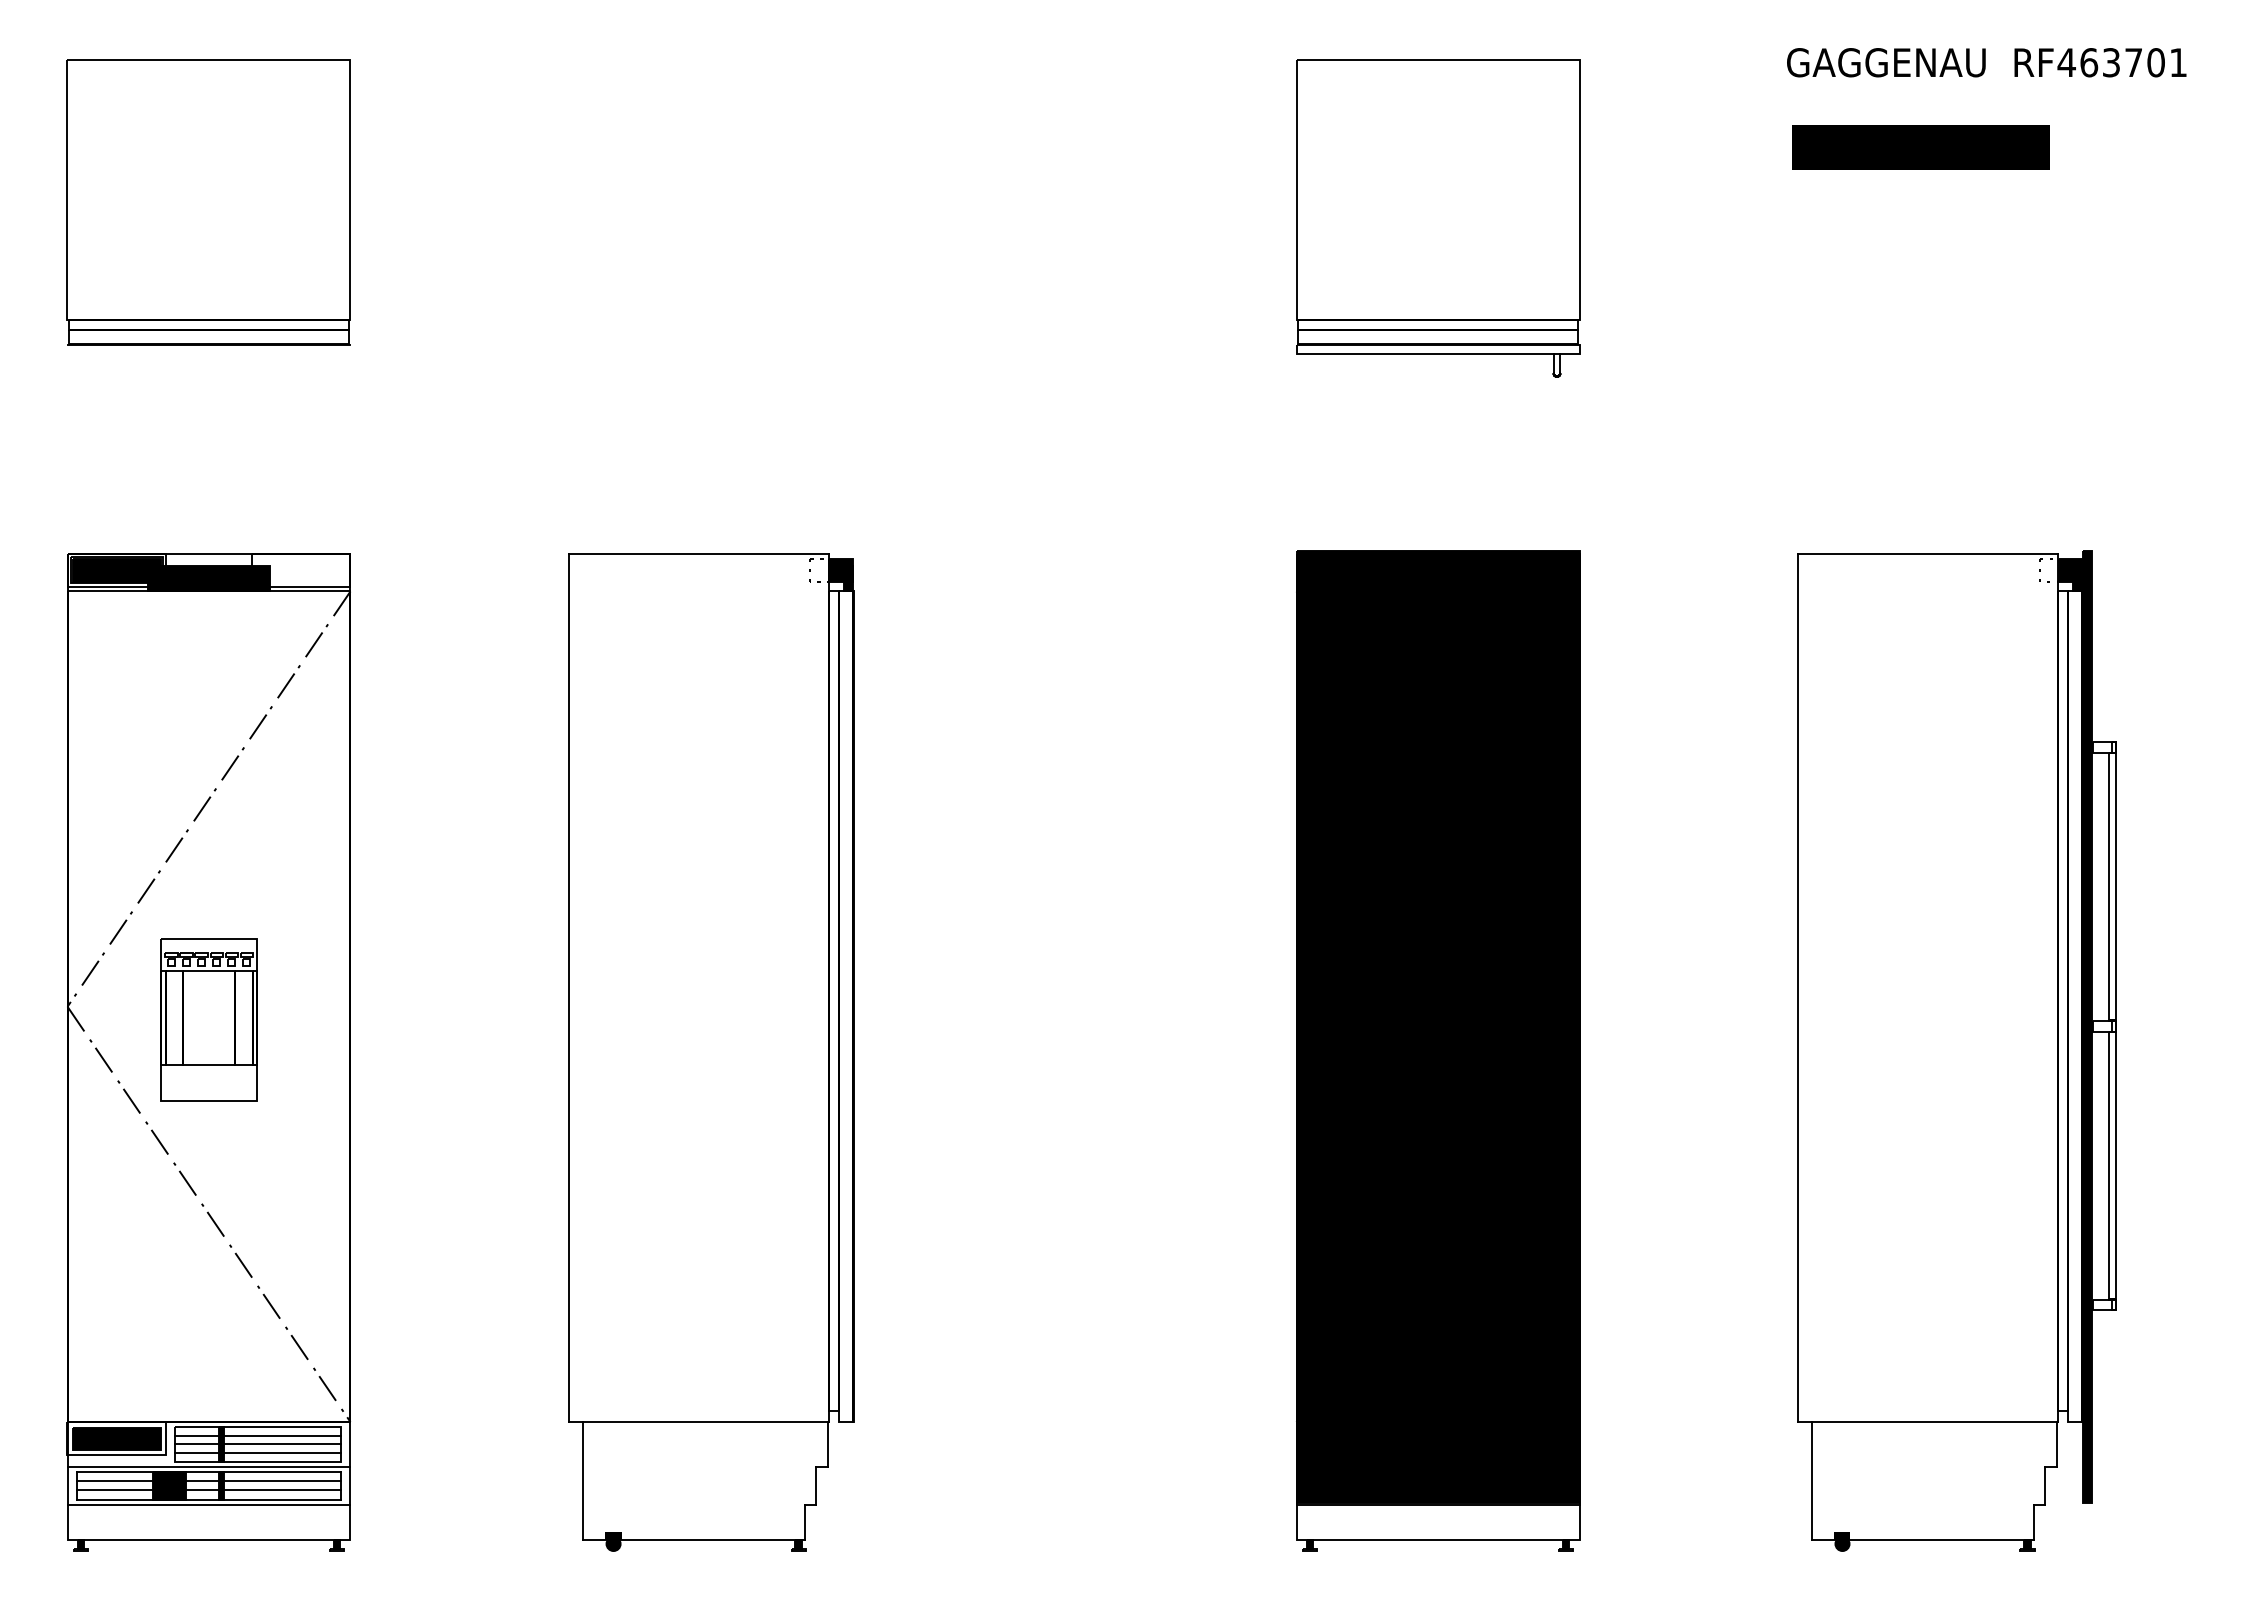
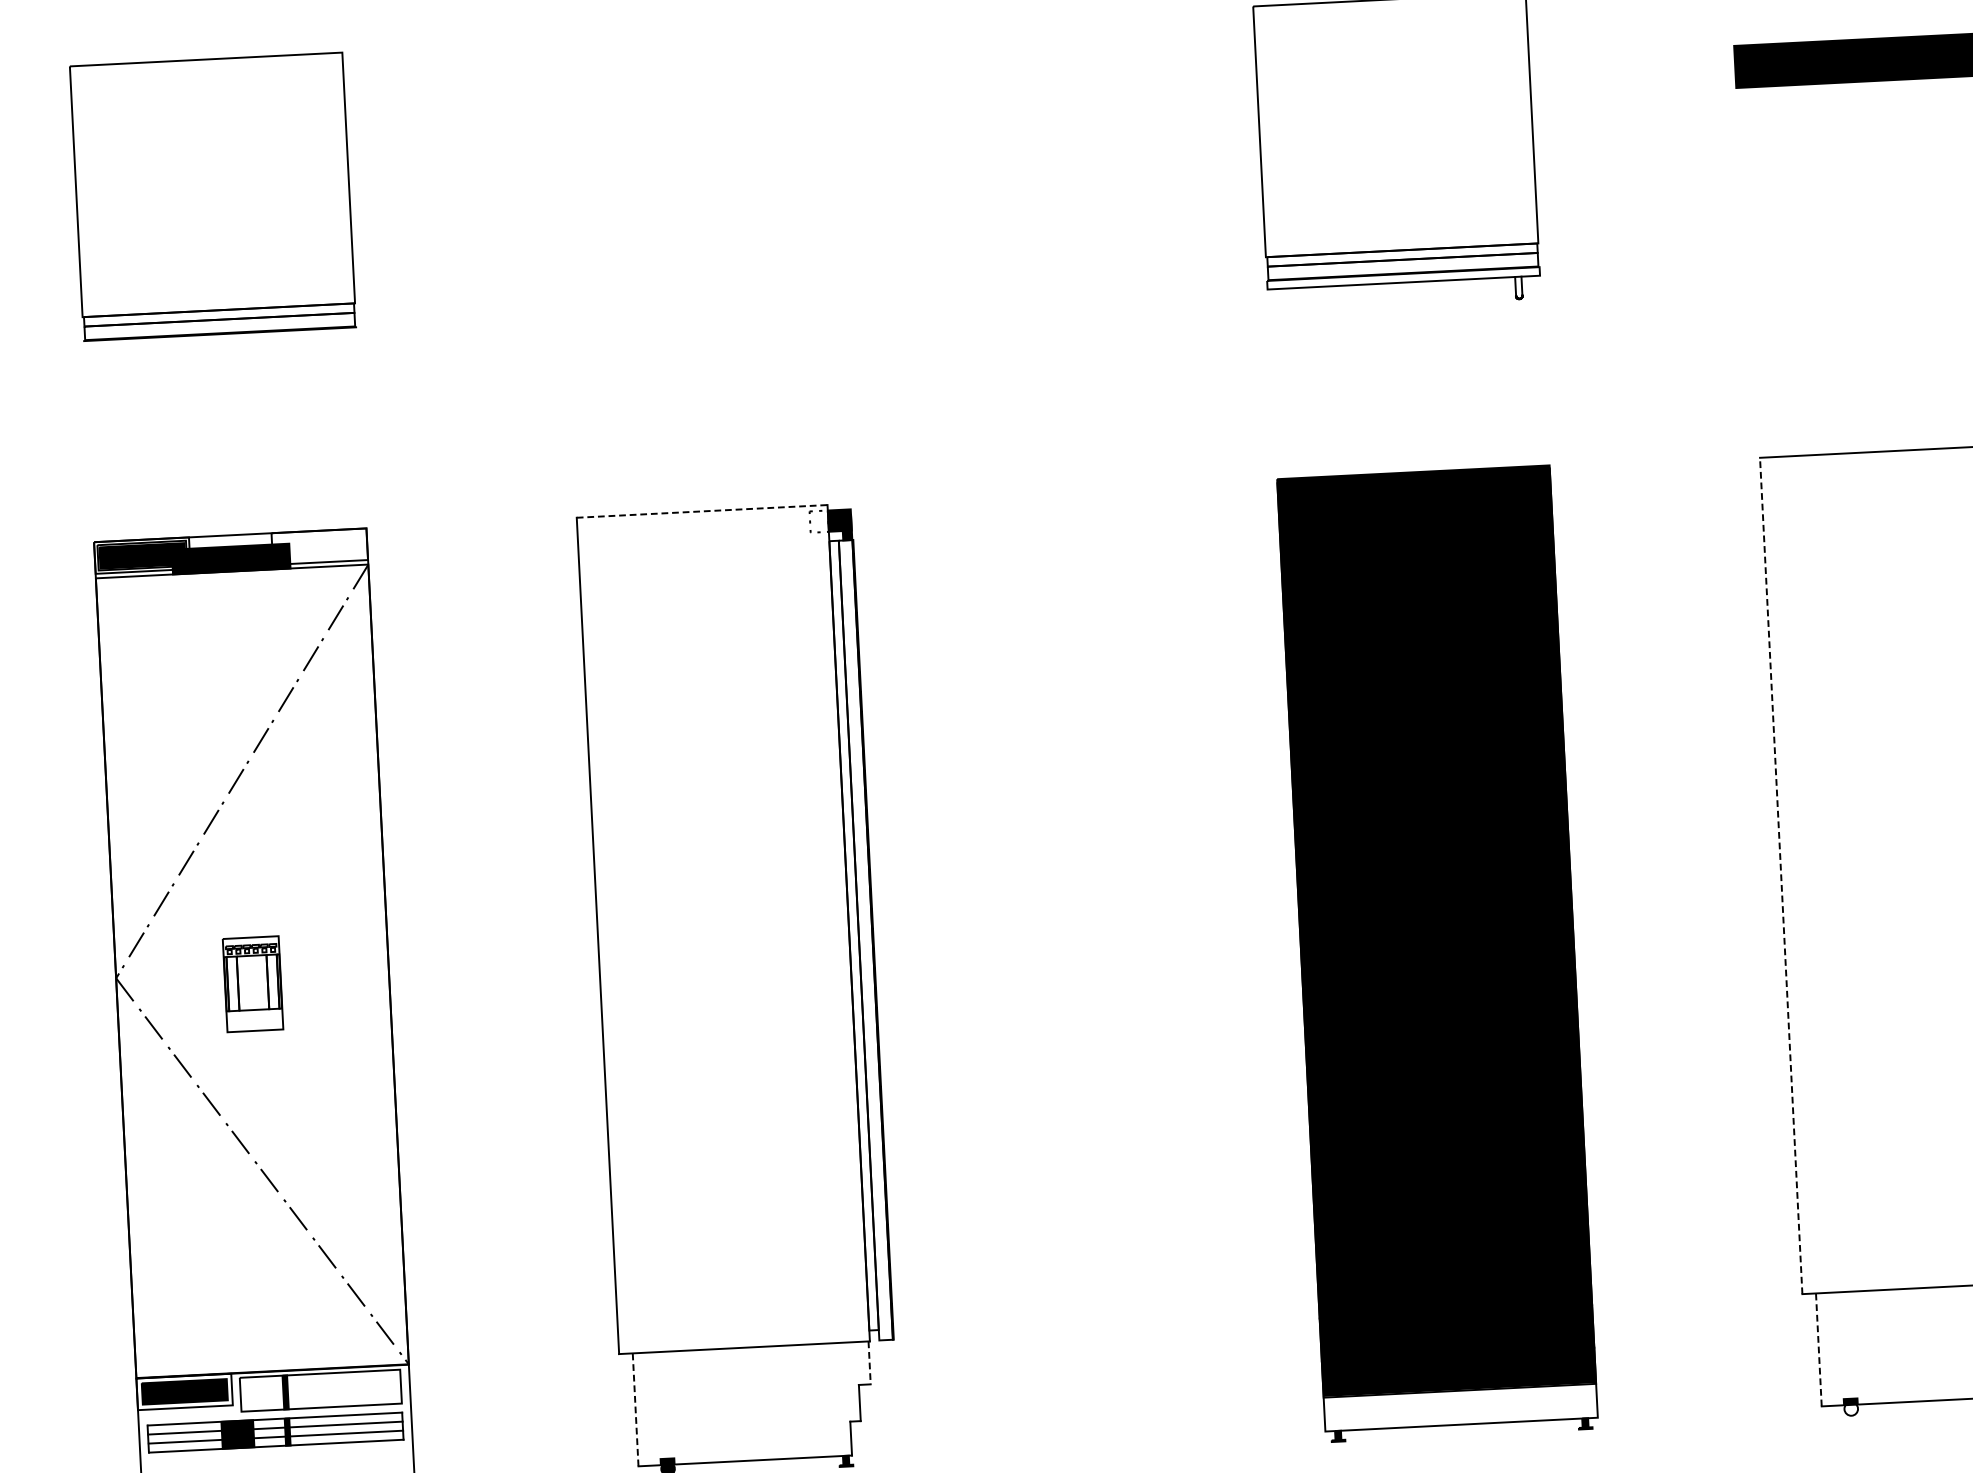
line: (699, 553) -> (702, 511), solid -> dashed
line: (1797, 987) -> (1780, 875), solid -> dashed
part: (208, 1019) -> (252, 983), size x0.6
line: (257, 1435) -> (319, 1381), removed
line: (257, 1444) -> (320, 1390), removed
line: (827, 1445) -> (869, 1363), solid -> dashed
line: (257, 1453) -> (320, 1399), removed
line: (208, 1467) -> (274, 1415), removed
line: (583, 1481) -> (636, 1410), solid -> dashed
line: (1812, 1481) -> (1819, 1350), solid -> dashed
line: (208, 1504) -> (276, 1450), removed
fill: (1842, 1543) -> (1851, 1408), removed

